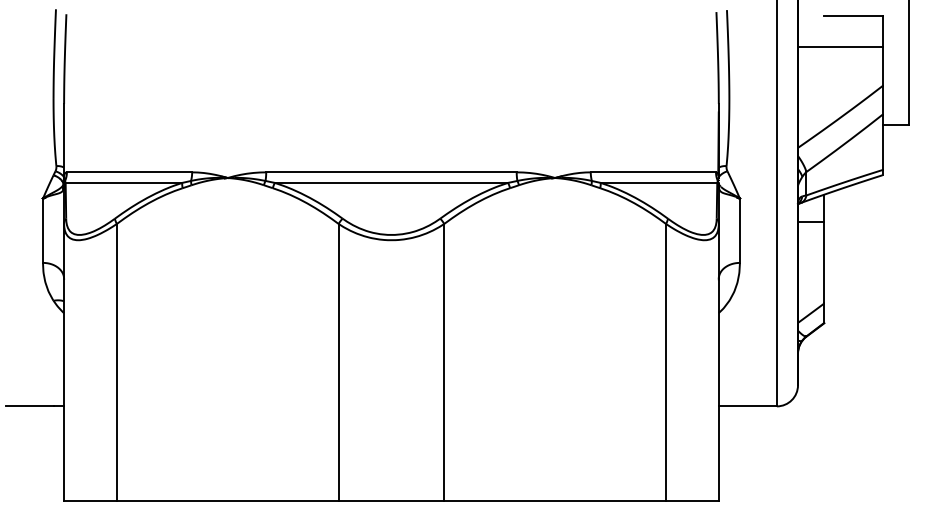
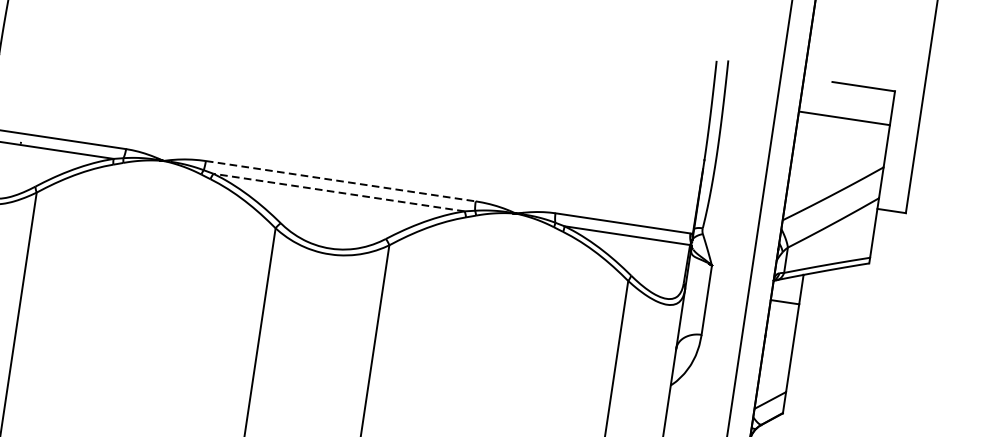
line: (391, 172) -> (340, 181), solid -> dashed
line: (391, 182) -> (339, 192), solid -> dashed

